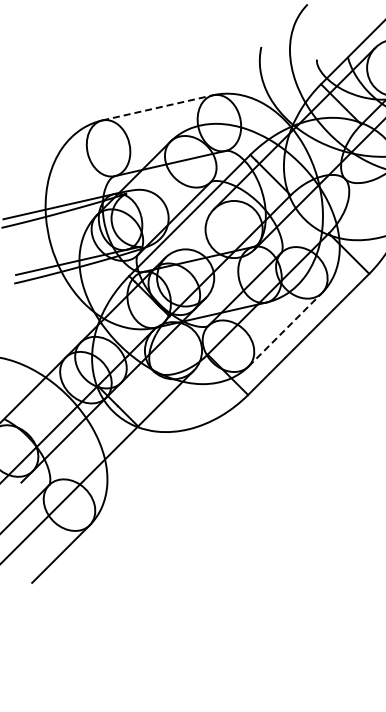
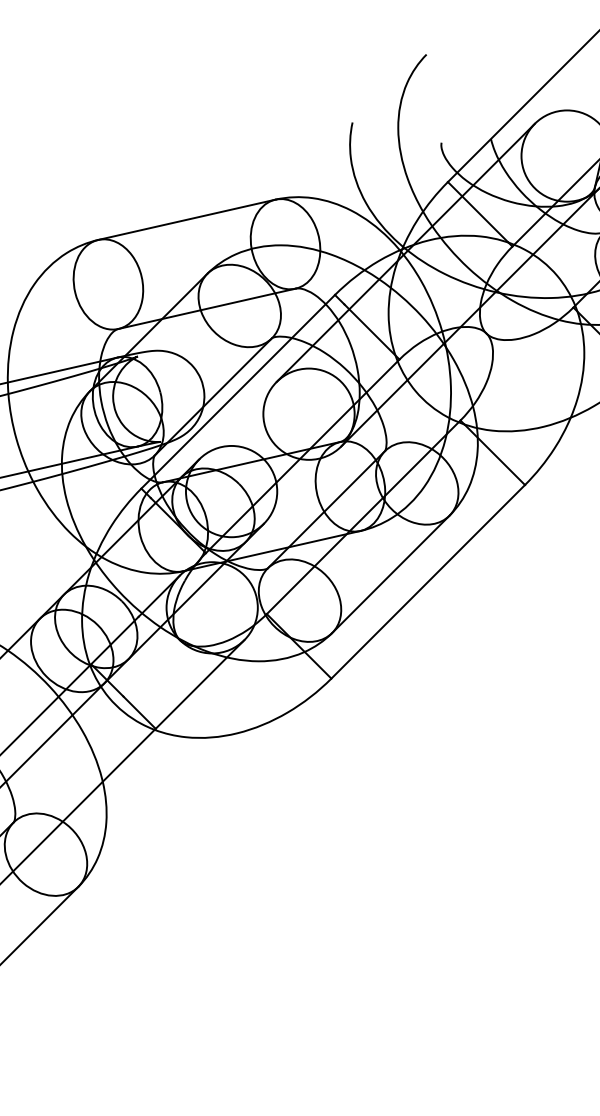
line: (157, 107) -> (186, 219), dashed -> solid
line: (285, 329) -> (391, 573), dashed -> solid

